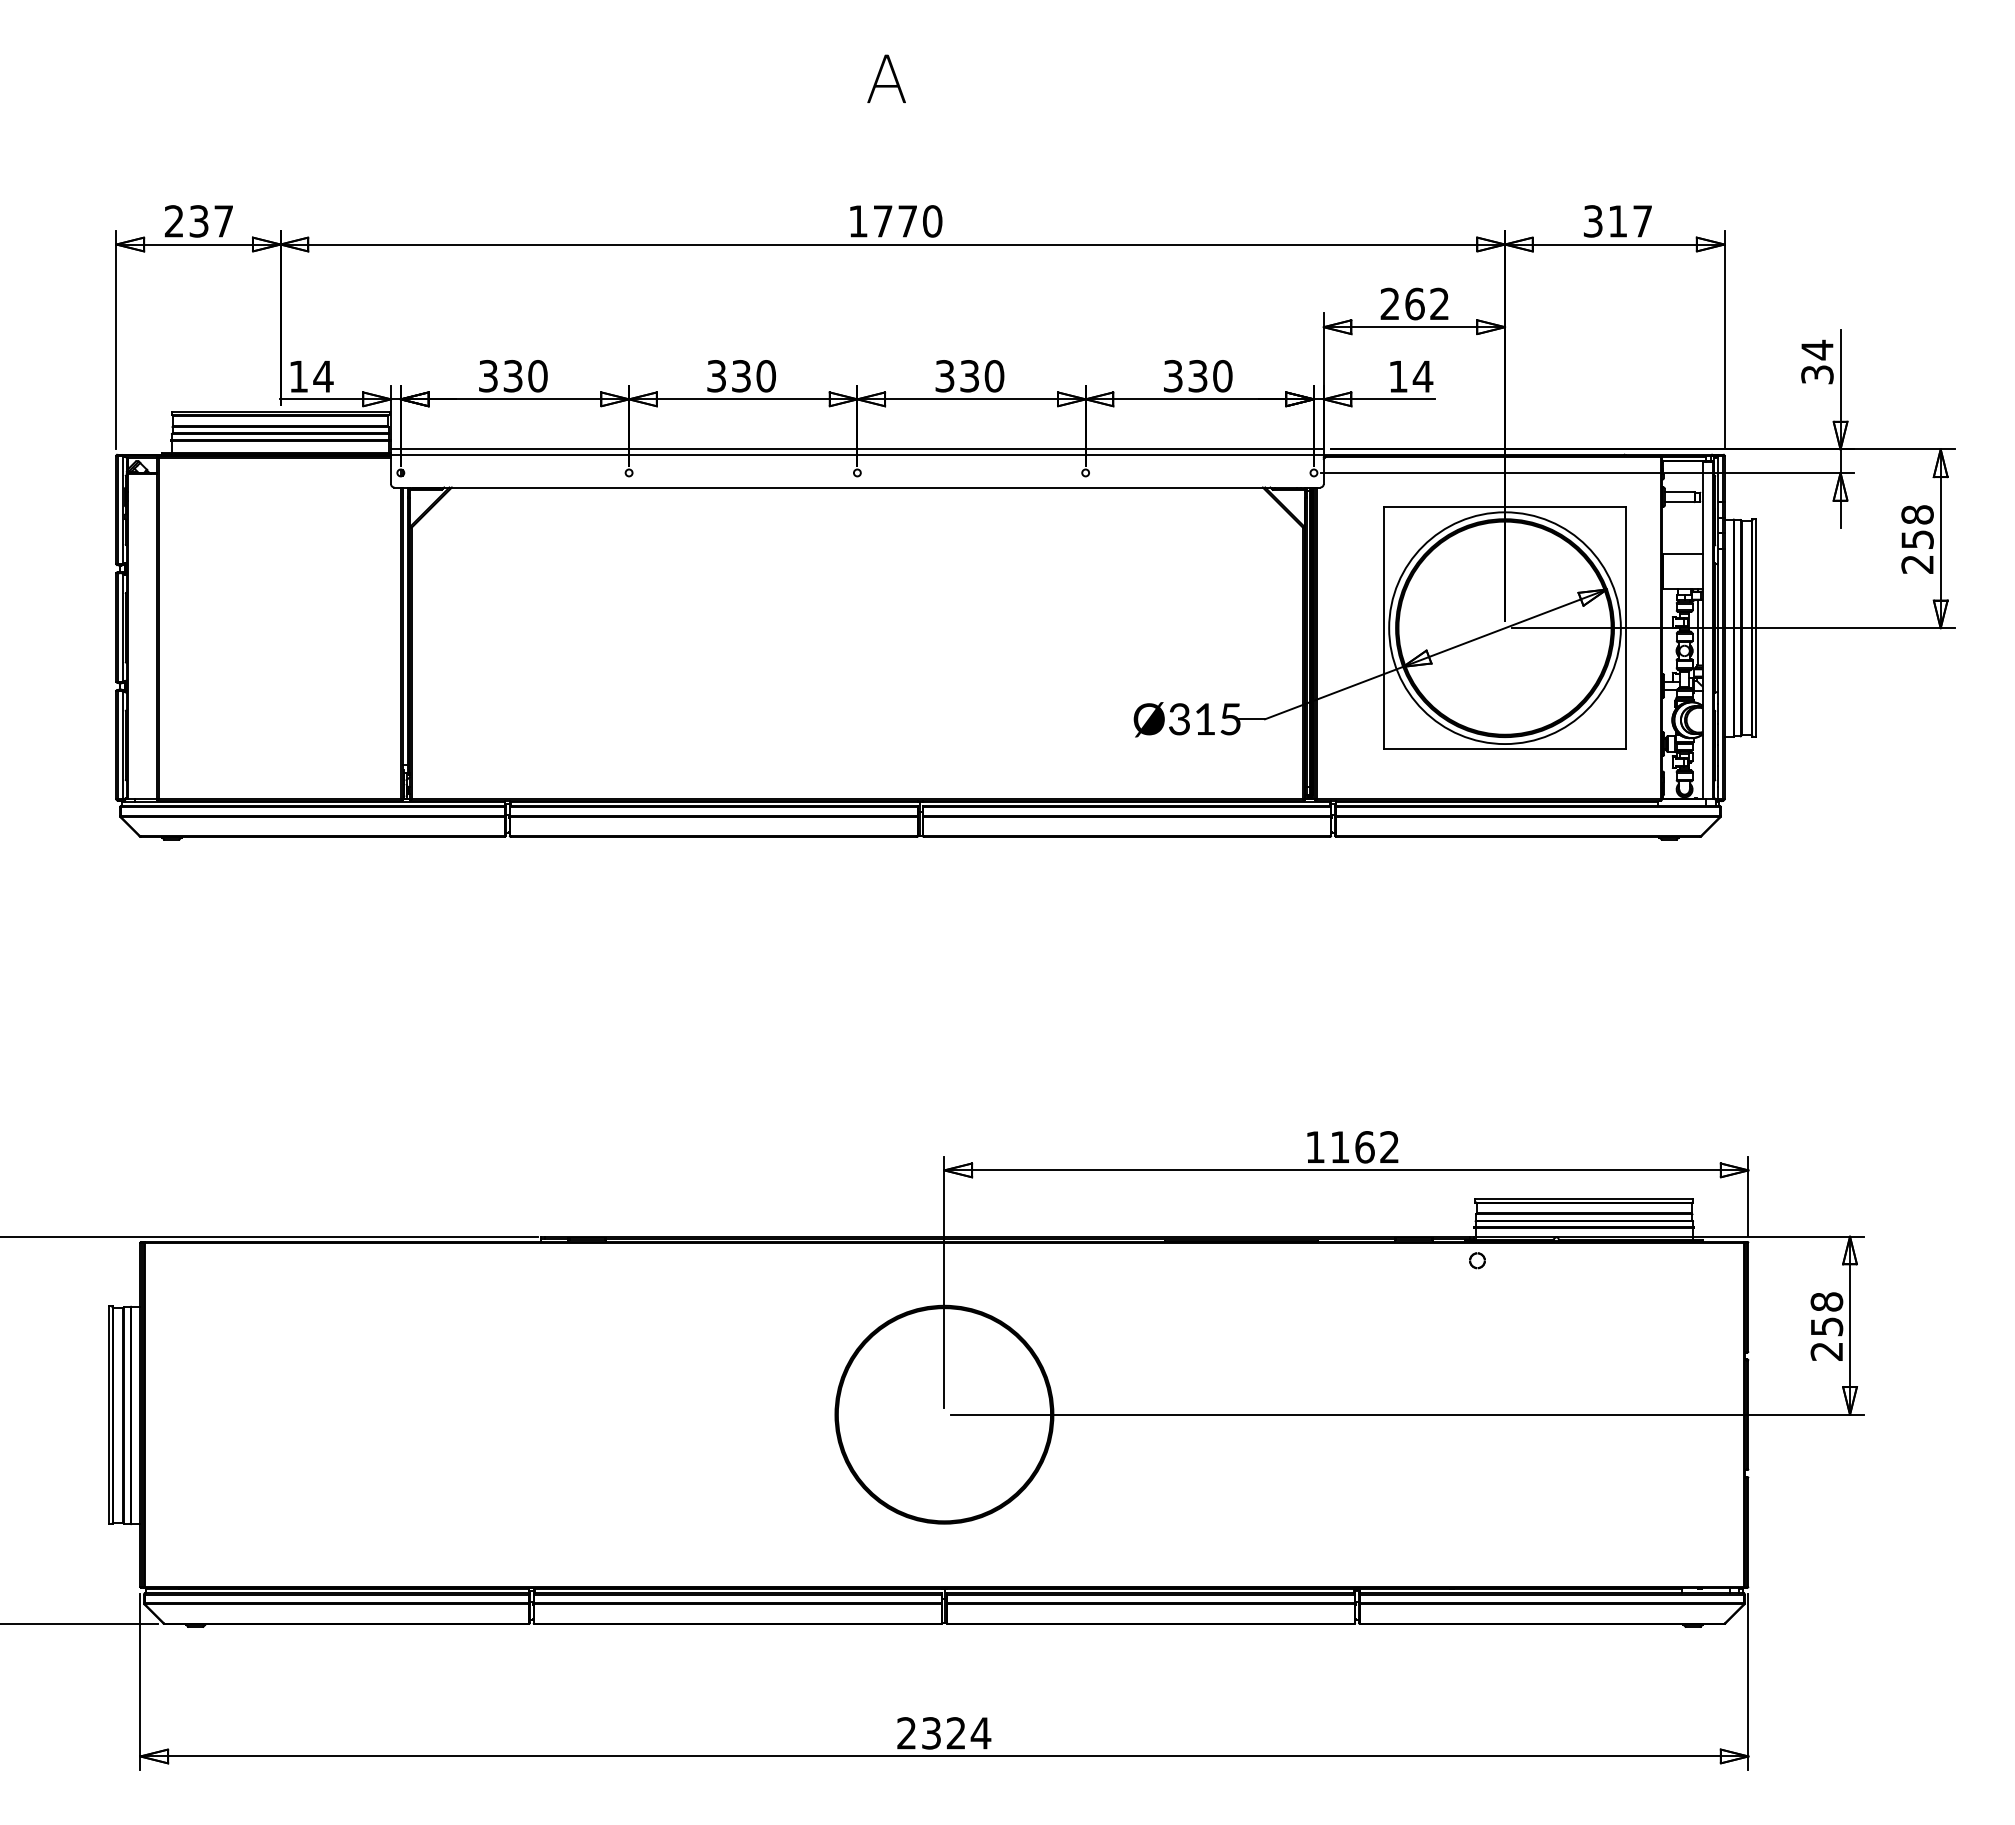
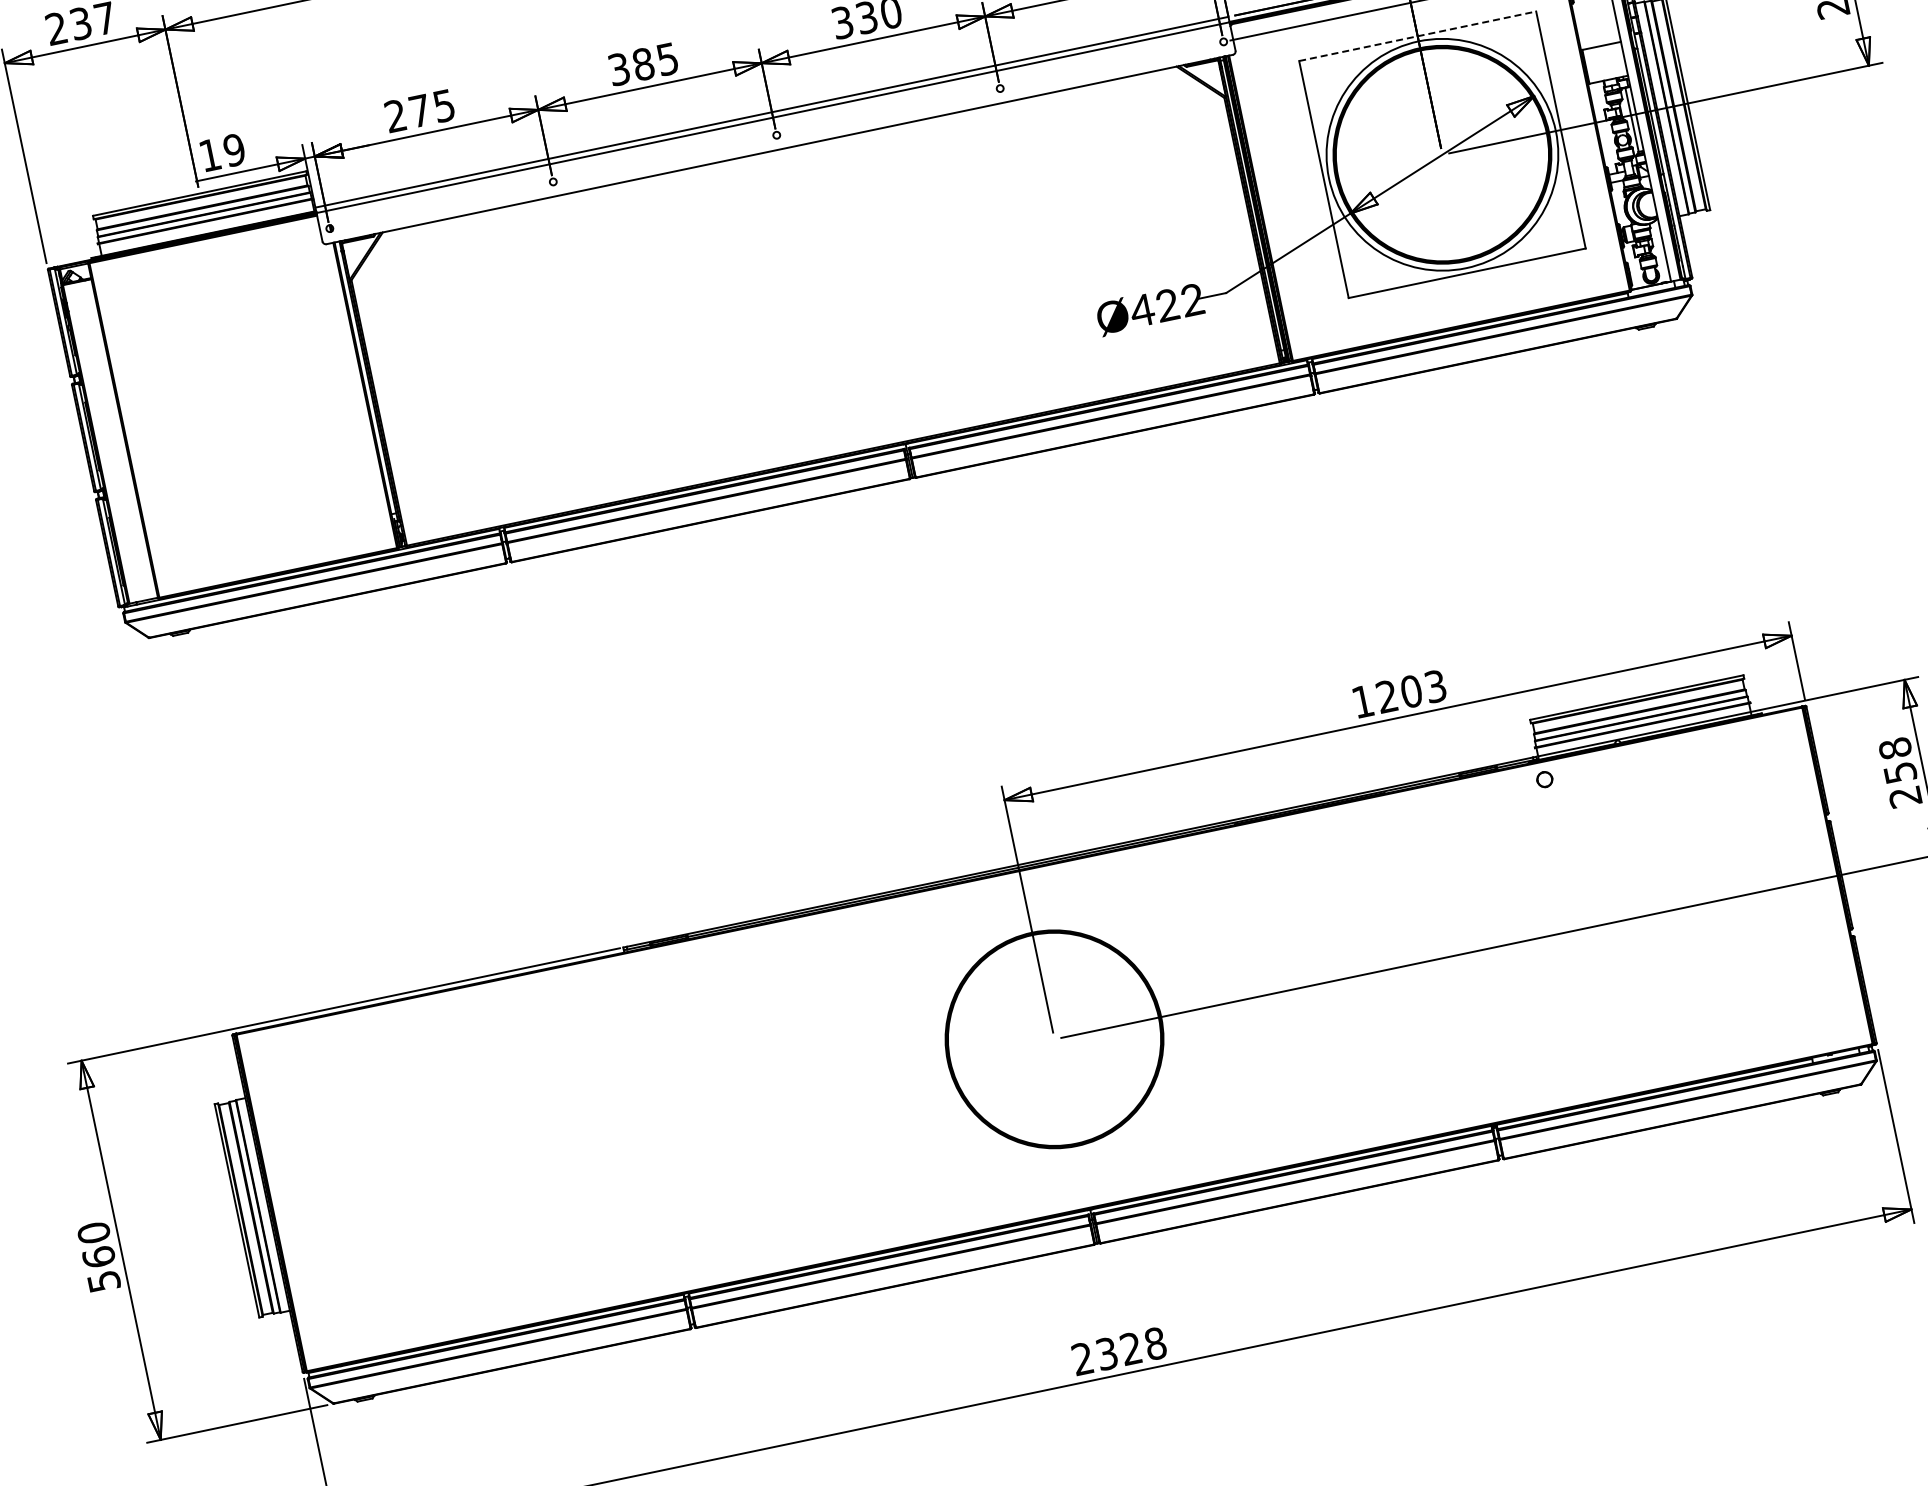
text: (323, 376) -> (234, 150), 14 -> 19
text: (513, 376) -> (420, 111), 330 -> 275
text: (753, 376) -> (655, 62), 330 -> 385
line: (1505, 507) -> (1418, 36), solid -> dashed
text: (1204, 719) -> (1166, 305), Ø315 -> Ø422
text: (1364, 1147) -> (1411, 691), 1162 -> 1203
text: (980, 1733) -> (1155, 1344), 2324 -> 2328

